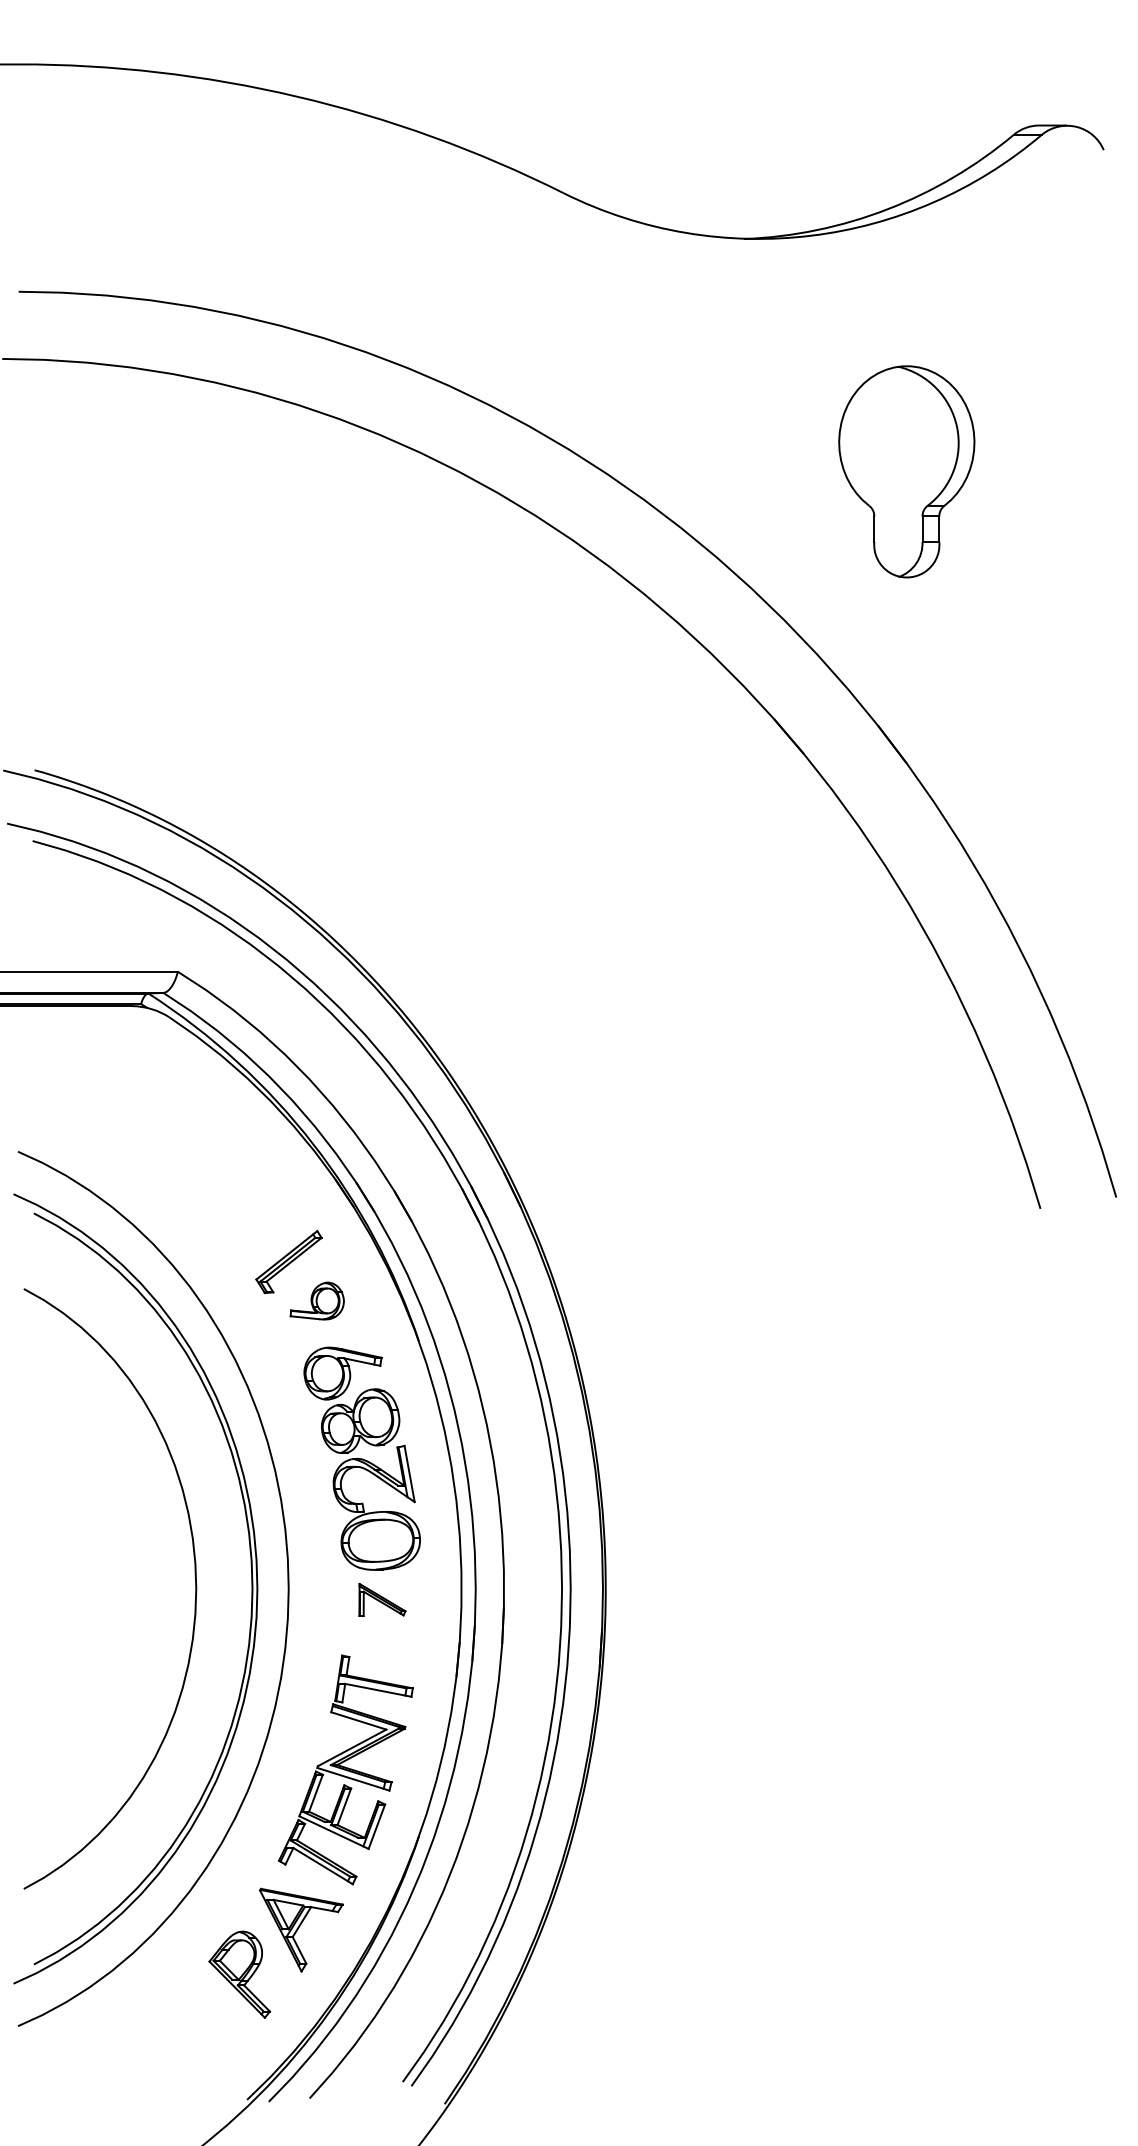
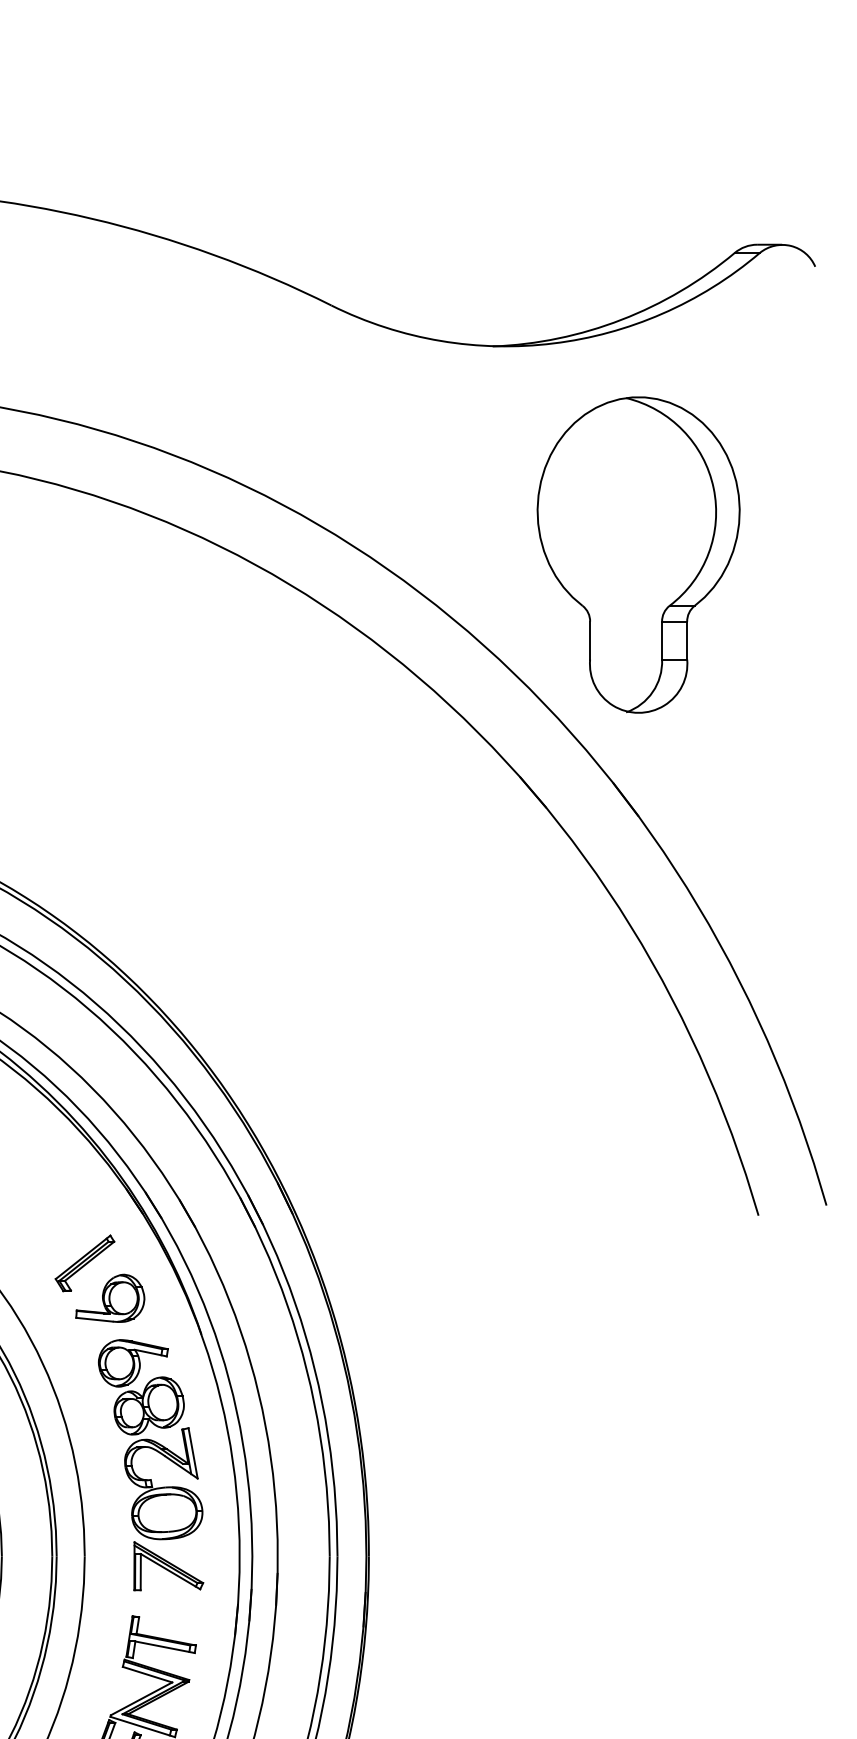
part: (906, 471) -> (638, 554), size x1.67
part: (317, 1300) -> (110, 1297), size x1.43
part: (382, 1599) -> (168, 1565), size x1.67

